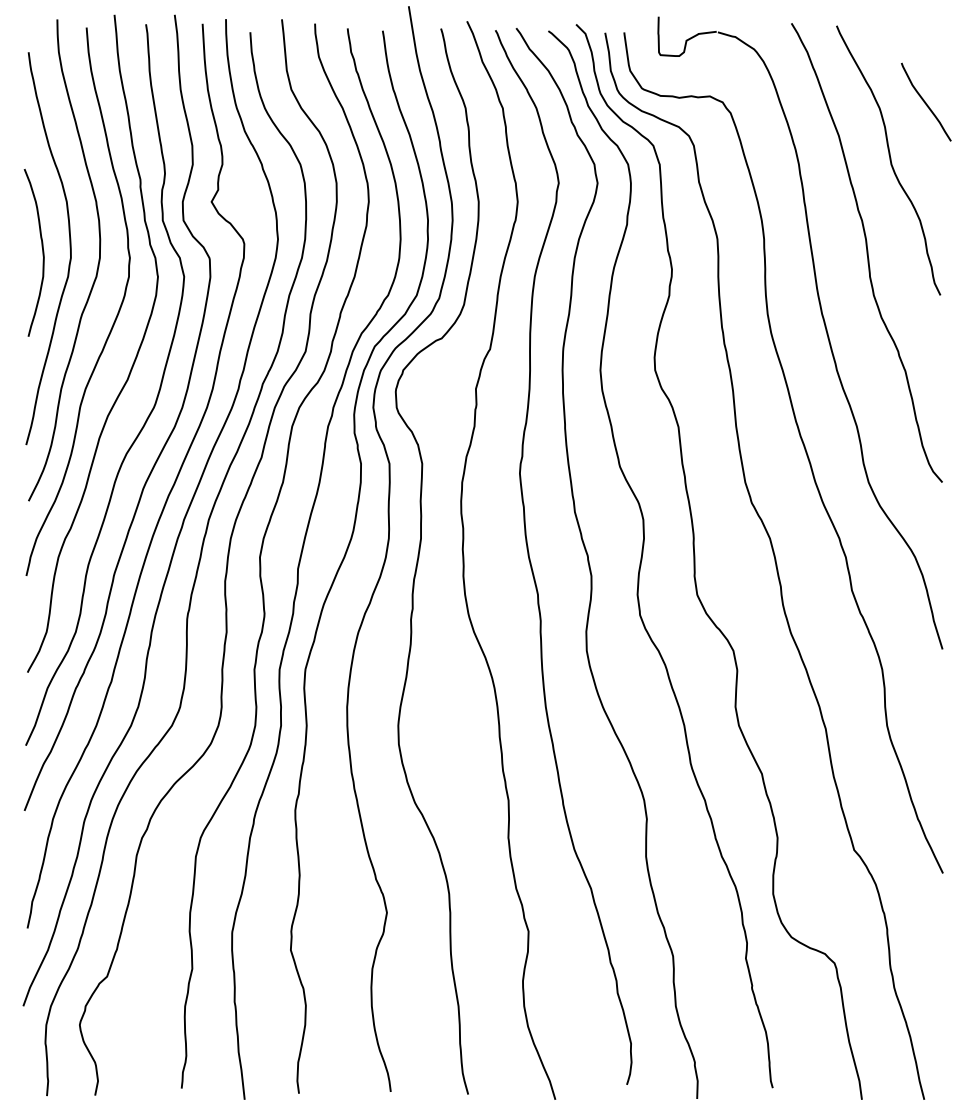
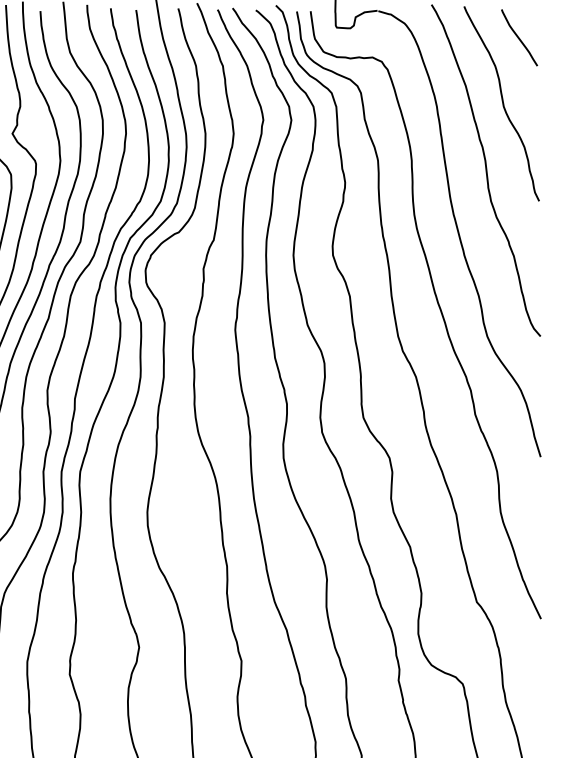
curve: (925, 101) -> (519, 37), moved

